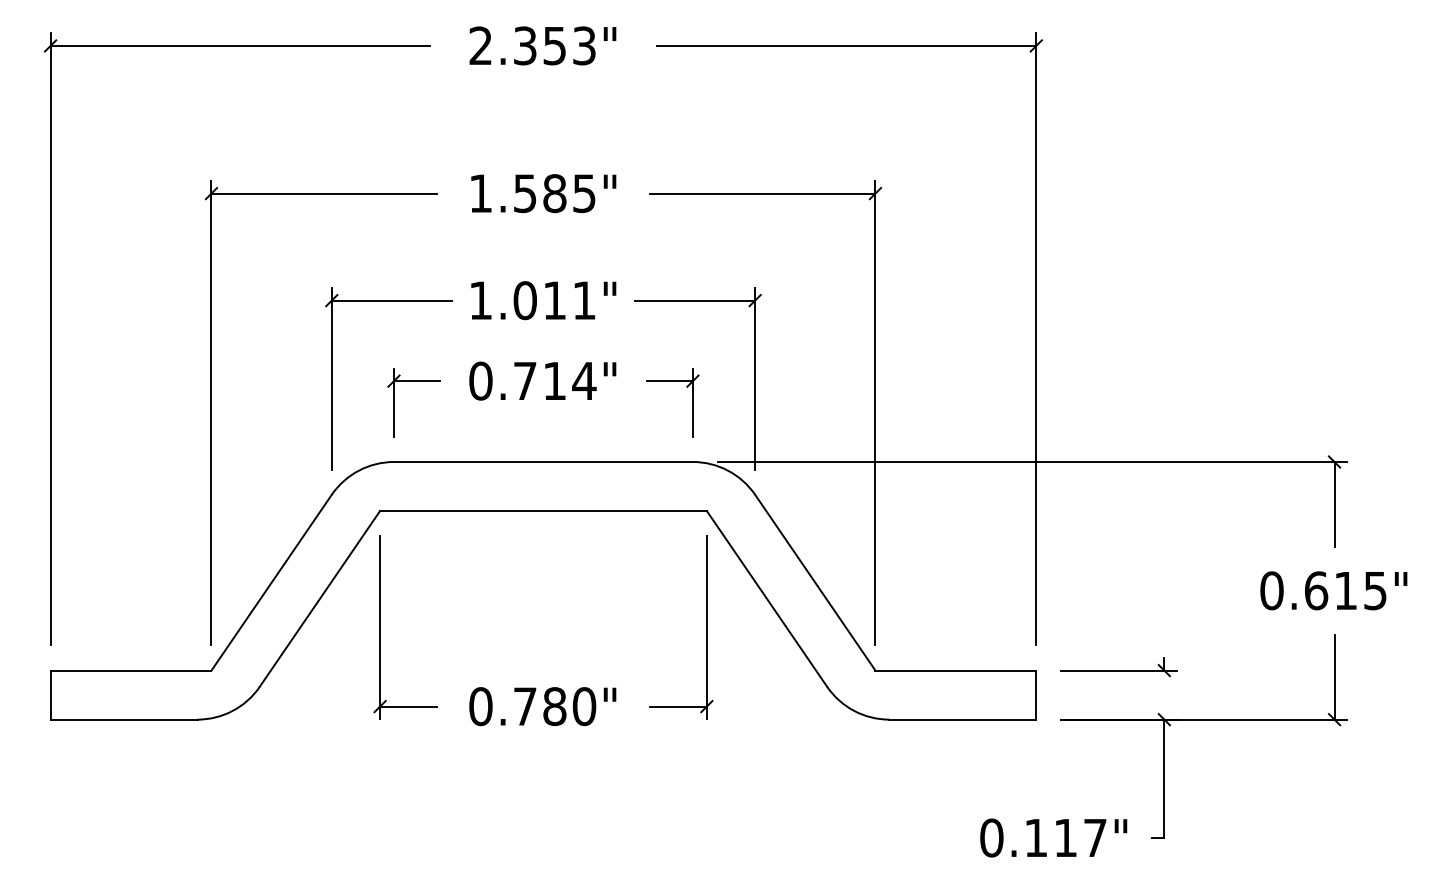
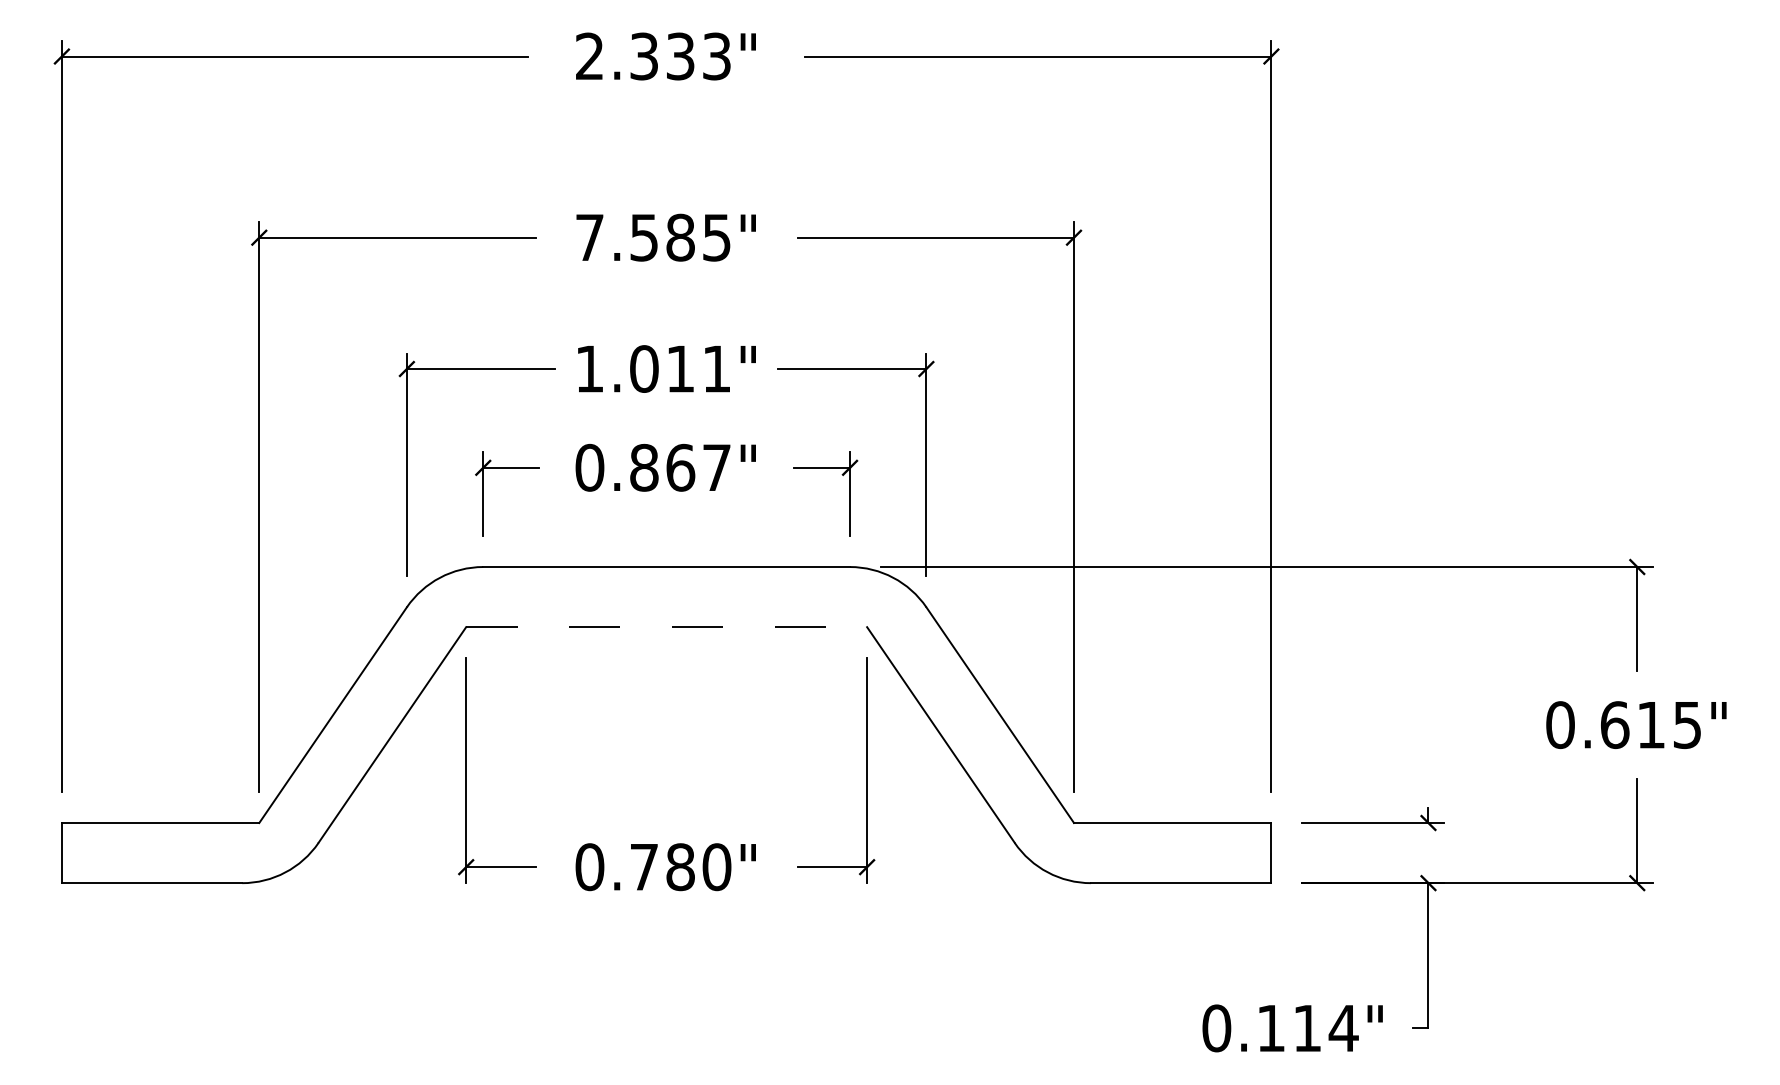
text: (554, 45) -> (680, 55), 2.353" -> 2.333"
text: (480, 193) -> (589, 237), 1.585" -> 7.585"
text: (554, 380) -> (680, 467), 0.714" -> 0.867"
line: (544, 511) -> (667, 627), solid -> dashed
text: (1095, 838) -> (1343, 1028), 0.117" -> 0.114"

